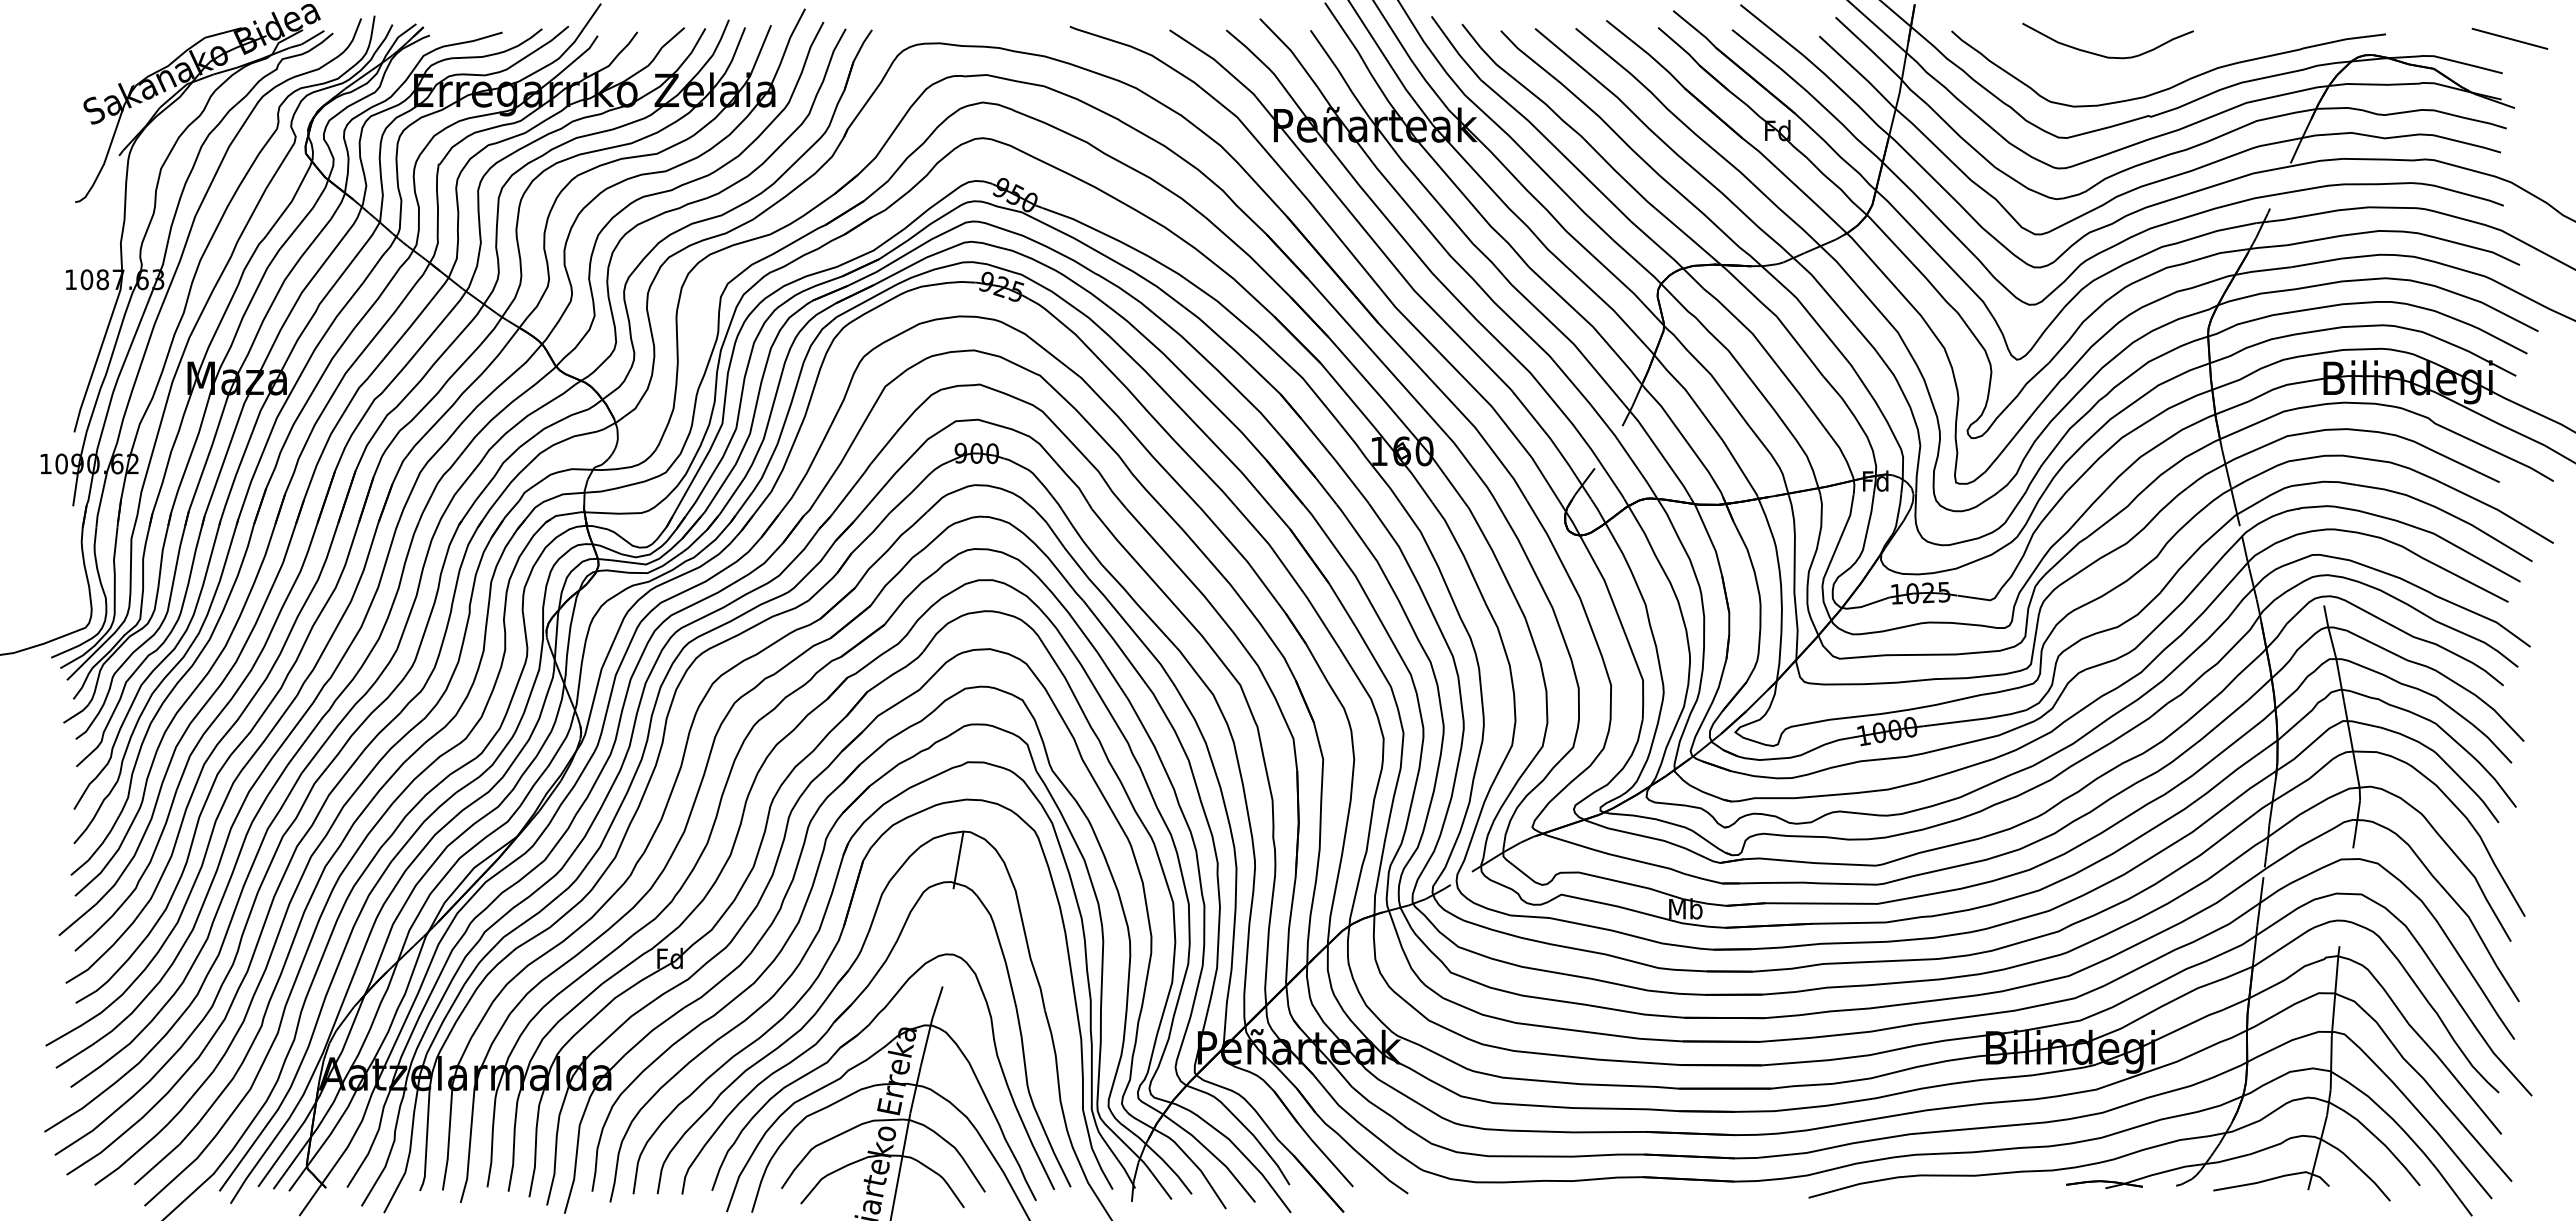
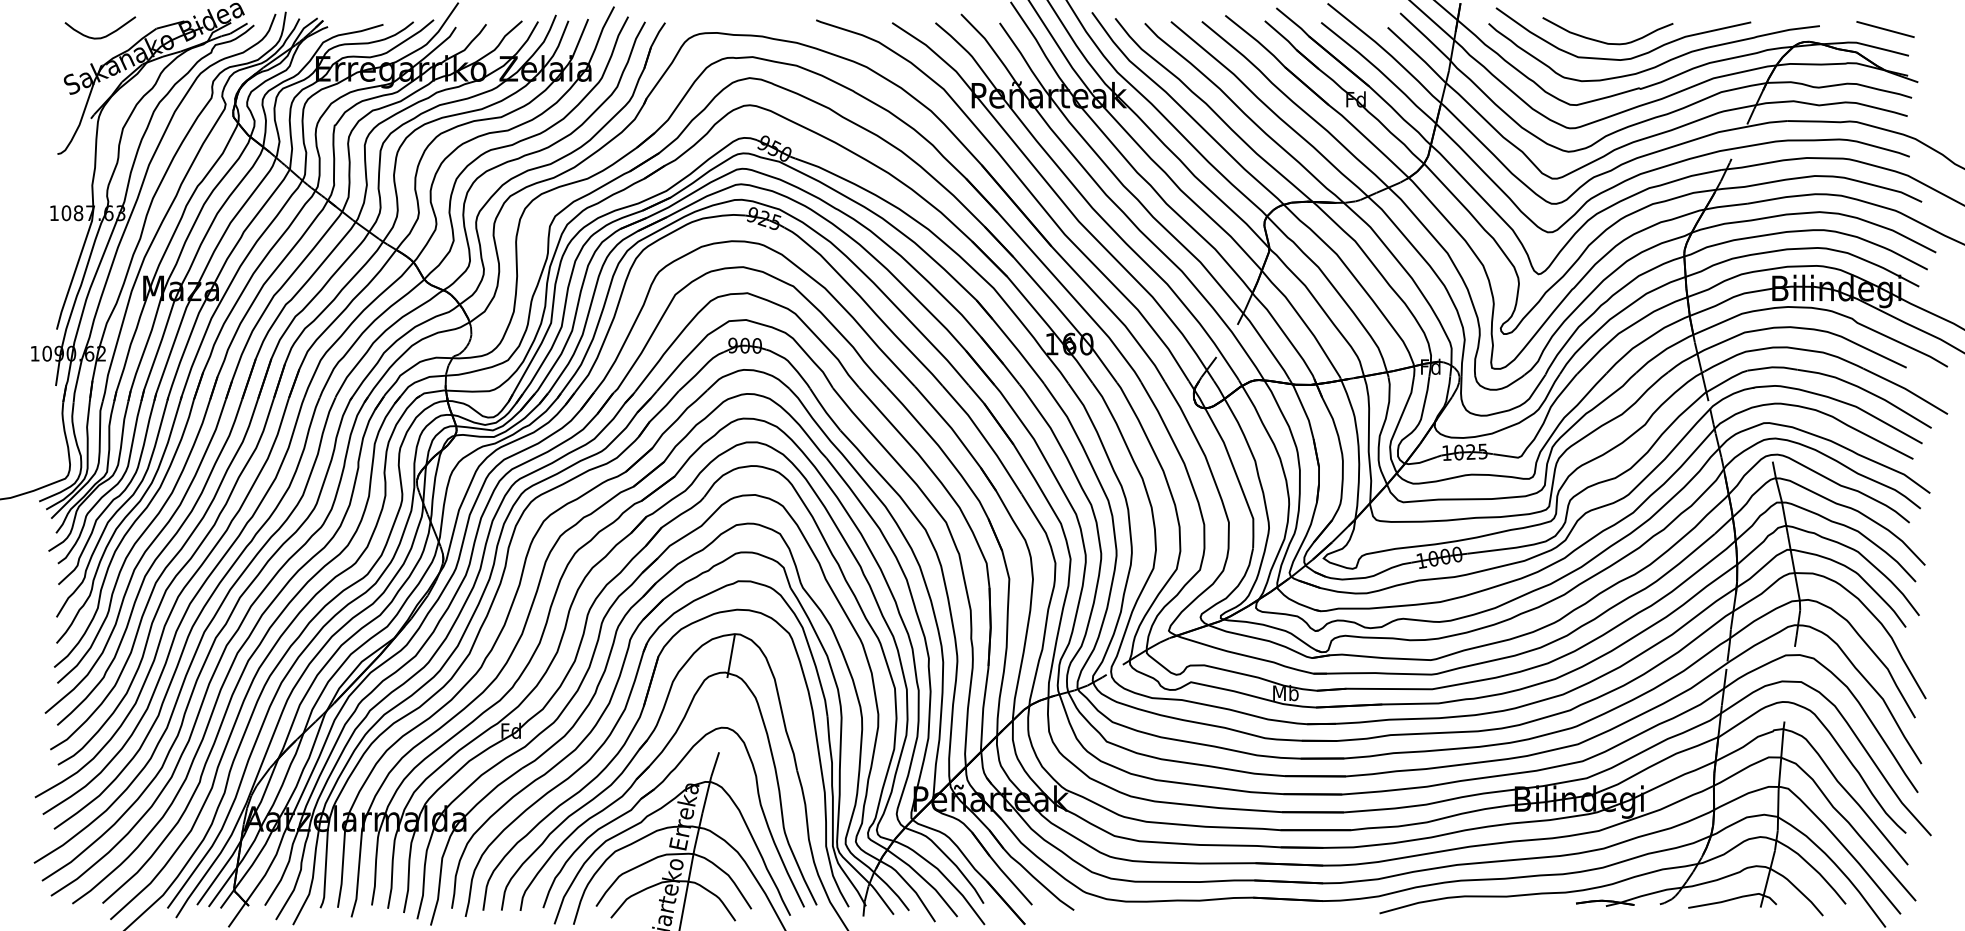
line: (2509, 38) -> (1885, 29), moved
curve: (133, 48) -> (101, 36), added
curve: (2133, 76) -> (1627, 58), added

